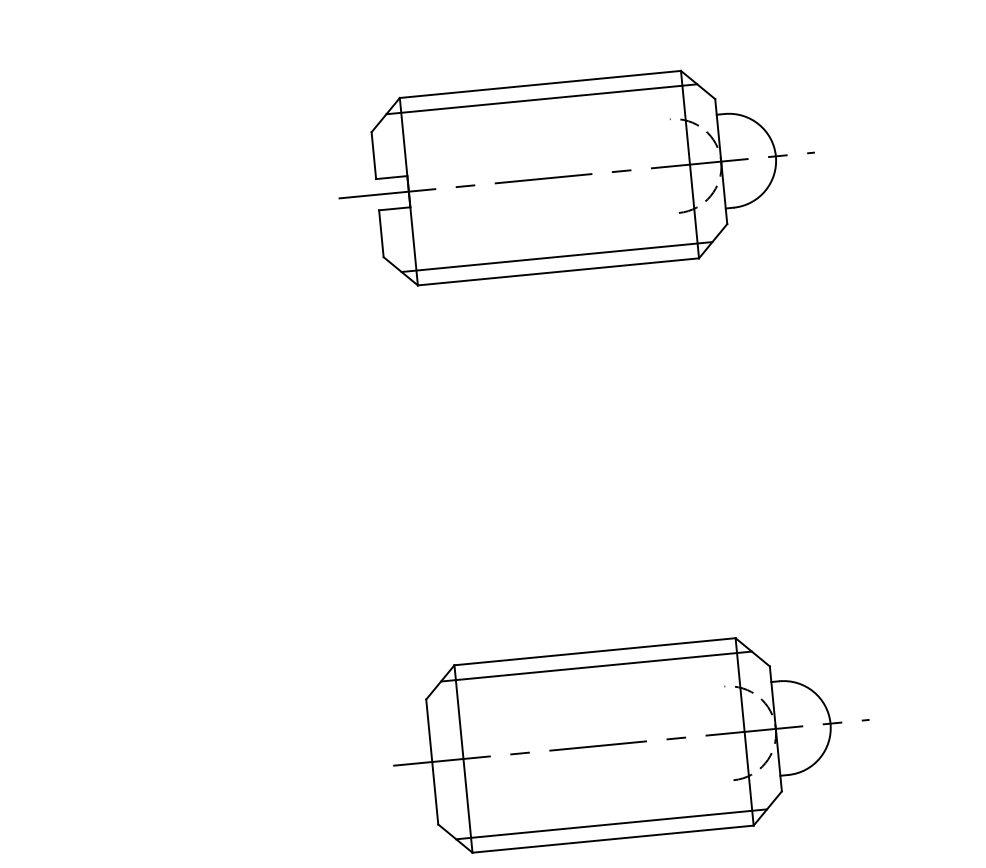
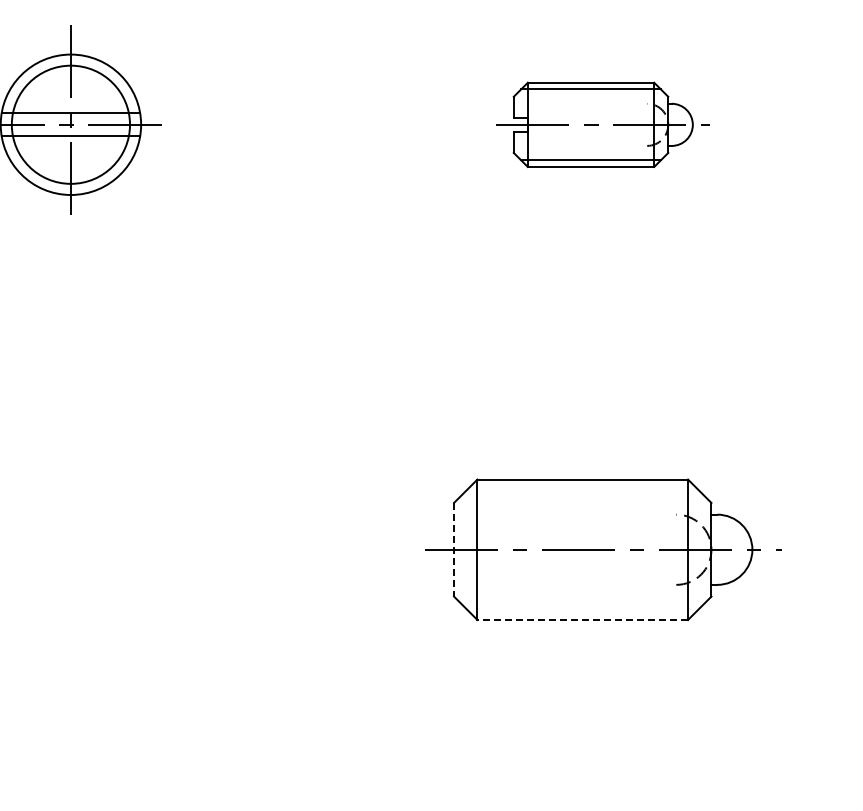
part: (577, 175) -> (603, 124), size x0.6
line: (596, 666) -> (582, 490), removed
line: (432, 761) -> (454, 549), solid -> dashed
line: (611, 823) -> (582, 608), removed
line: (612, 838) -> (582, 619), solid -> dashed

